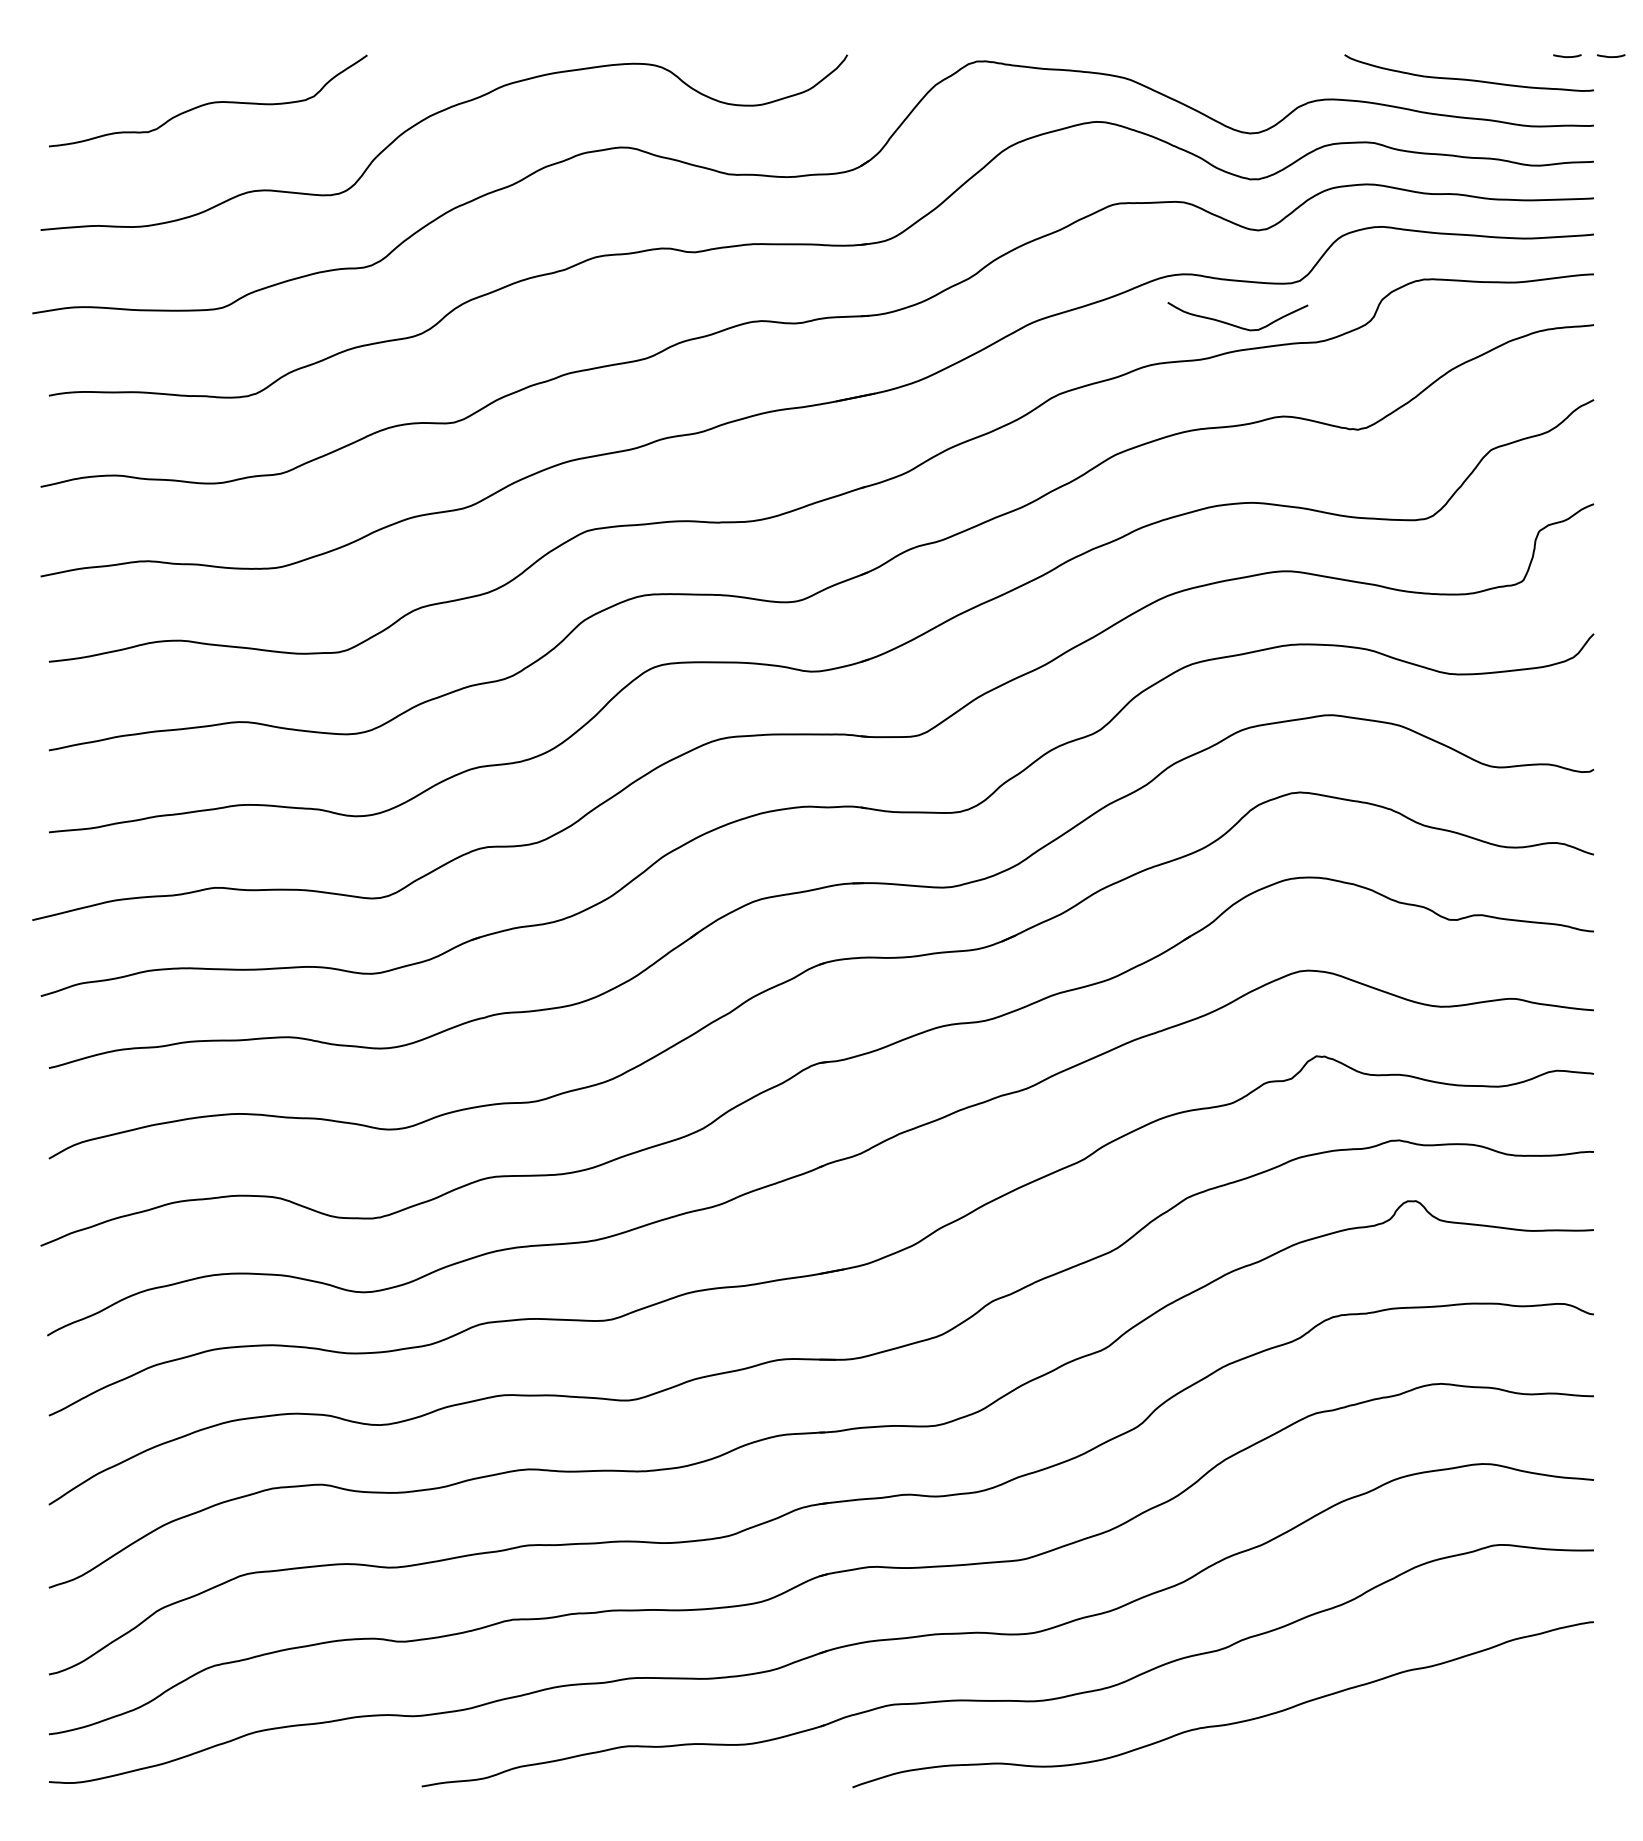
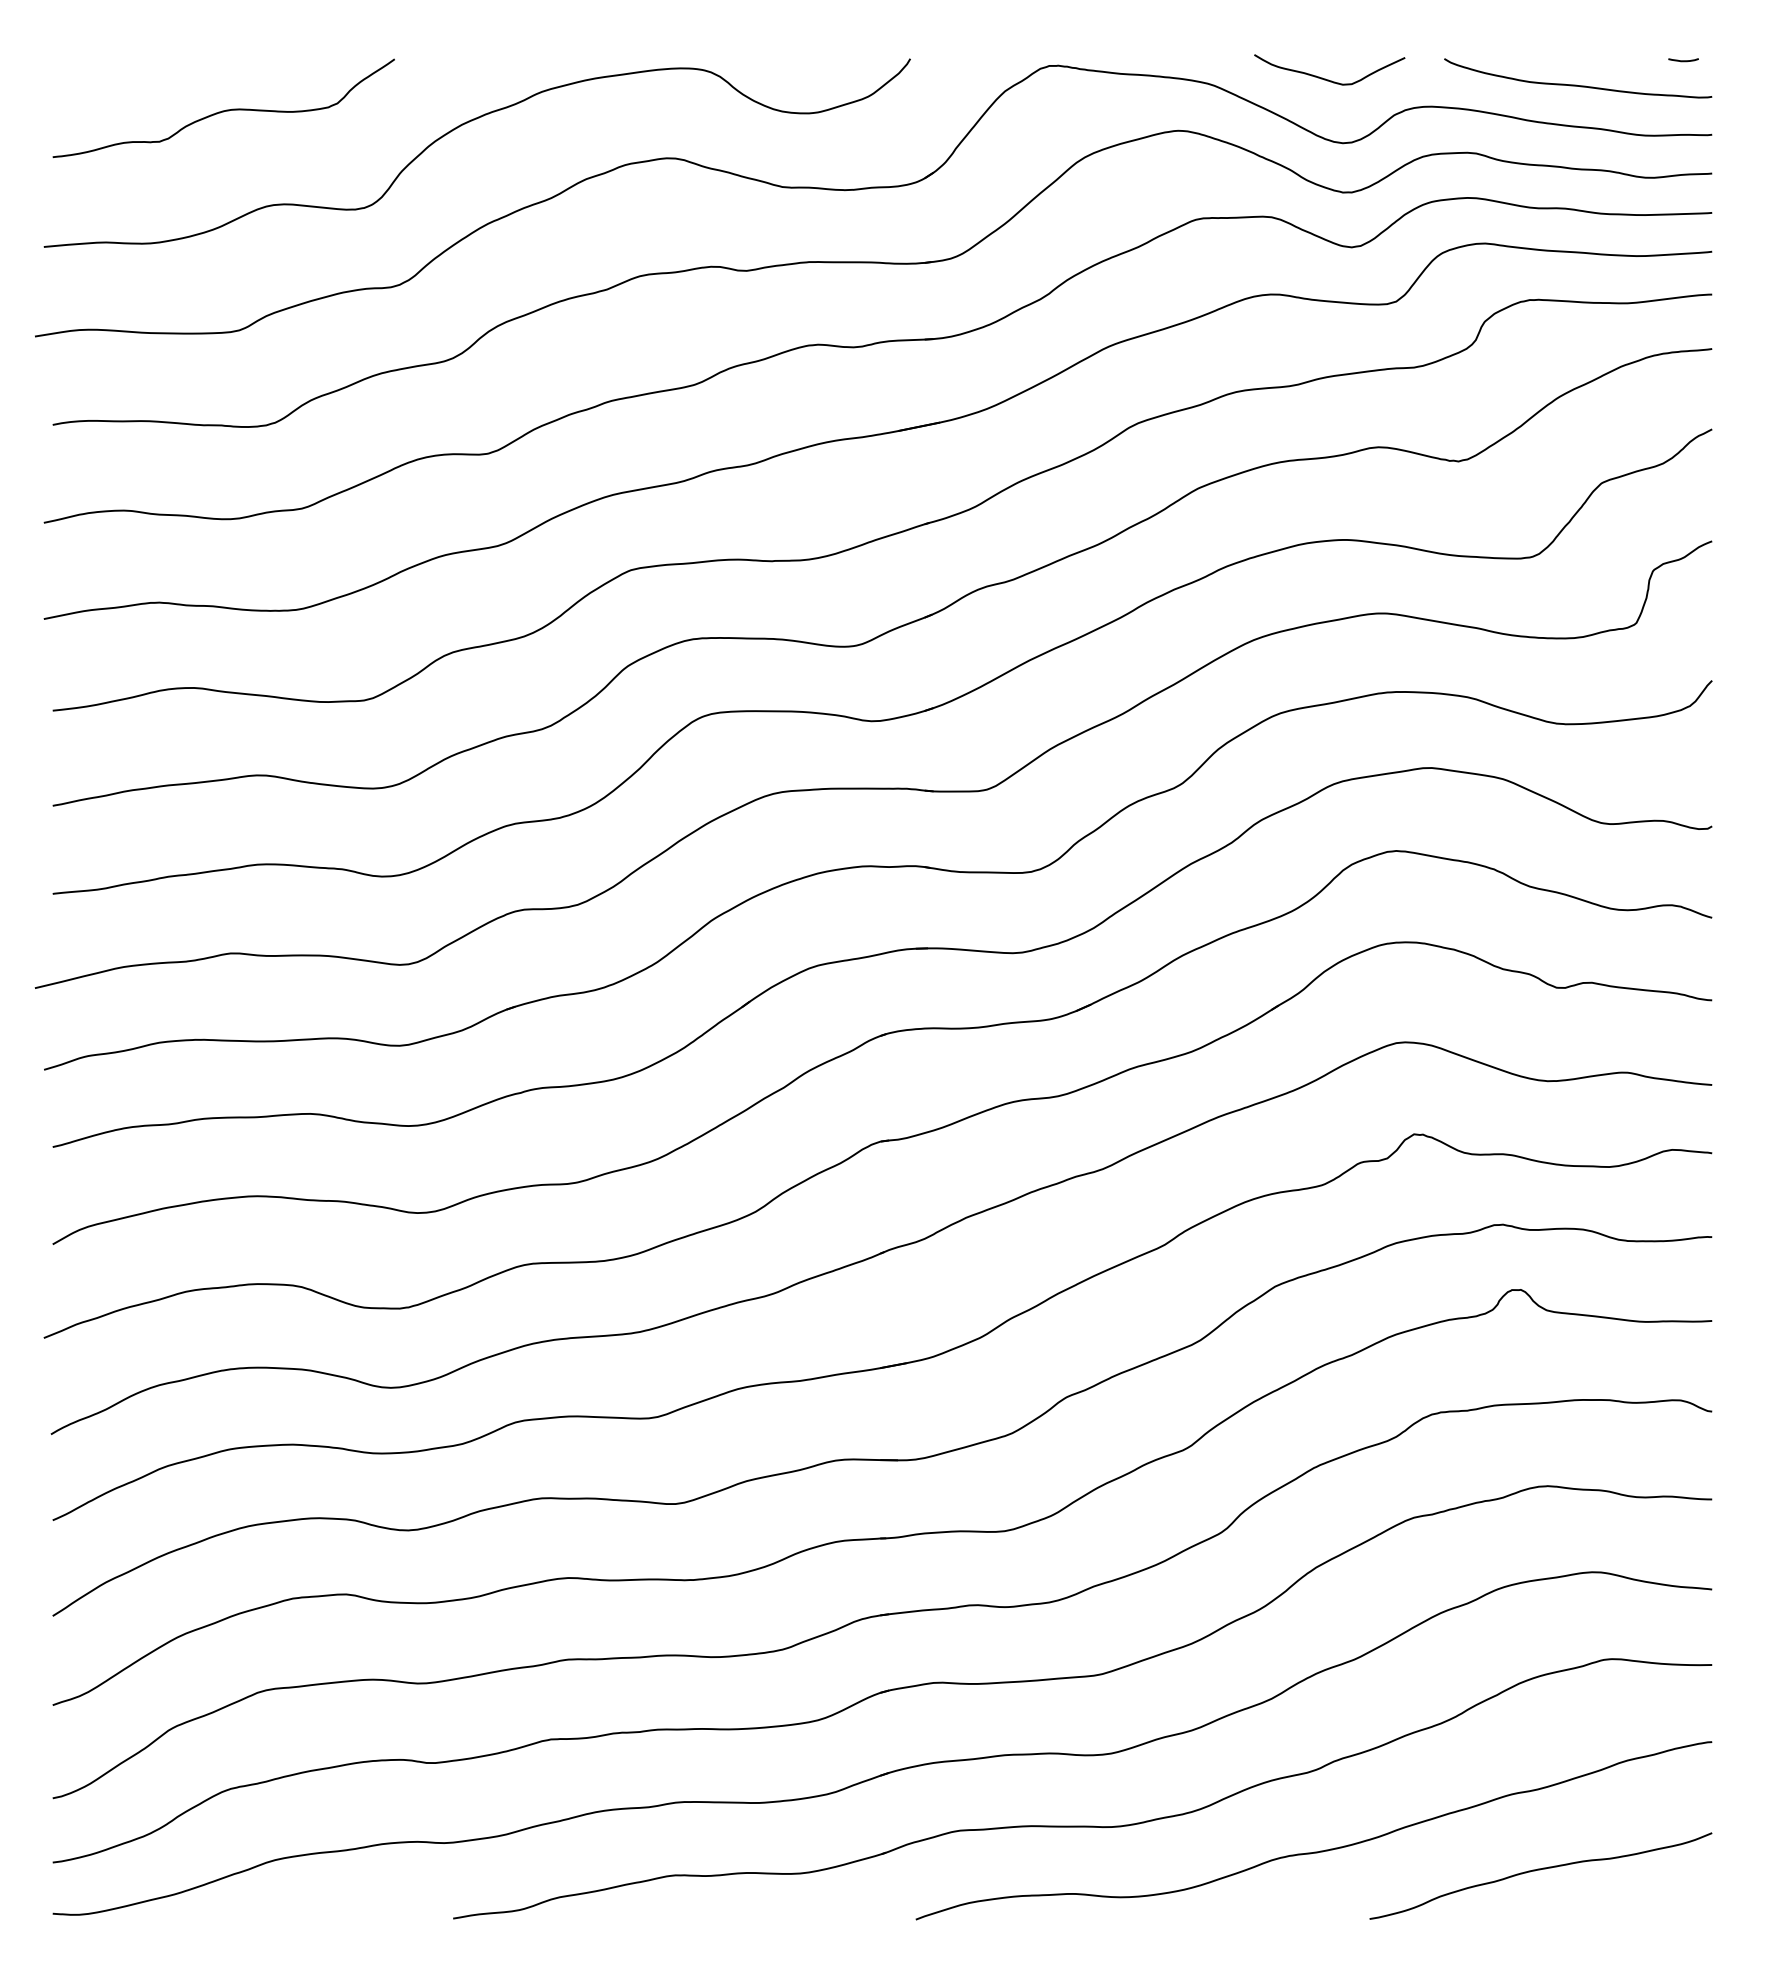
curve: (1611, 56) -> (1730, 60), removed
curve: (1233, 324) -> (1325, 78), moved
curve: (1434, 1741) -> (1540, 1870), added

